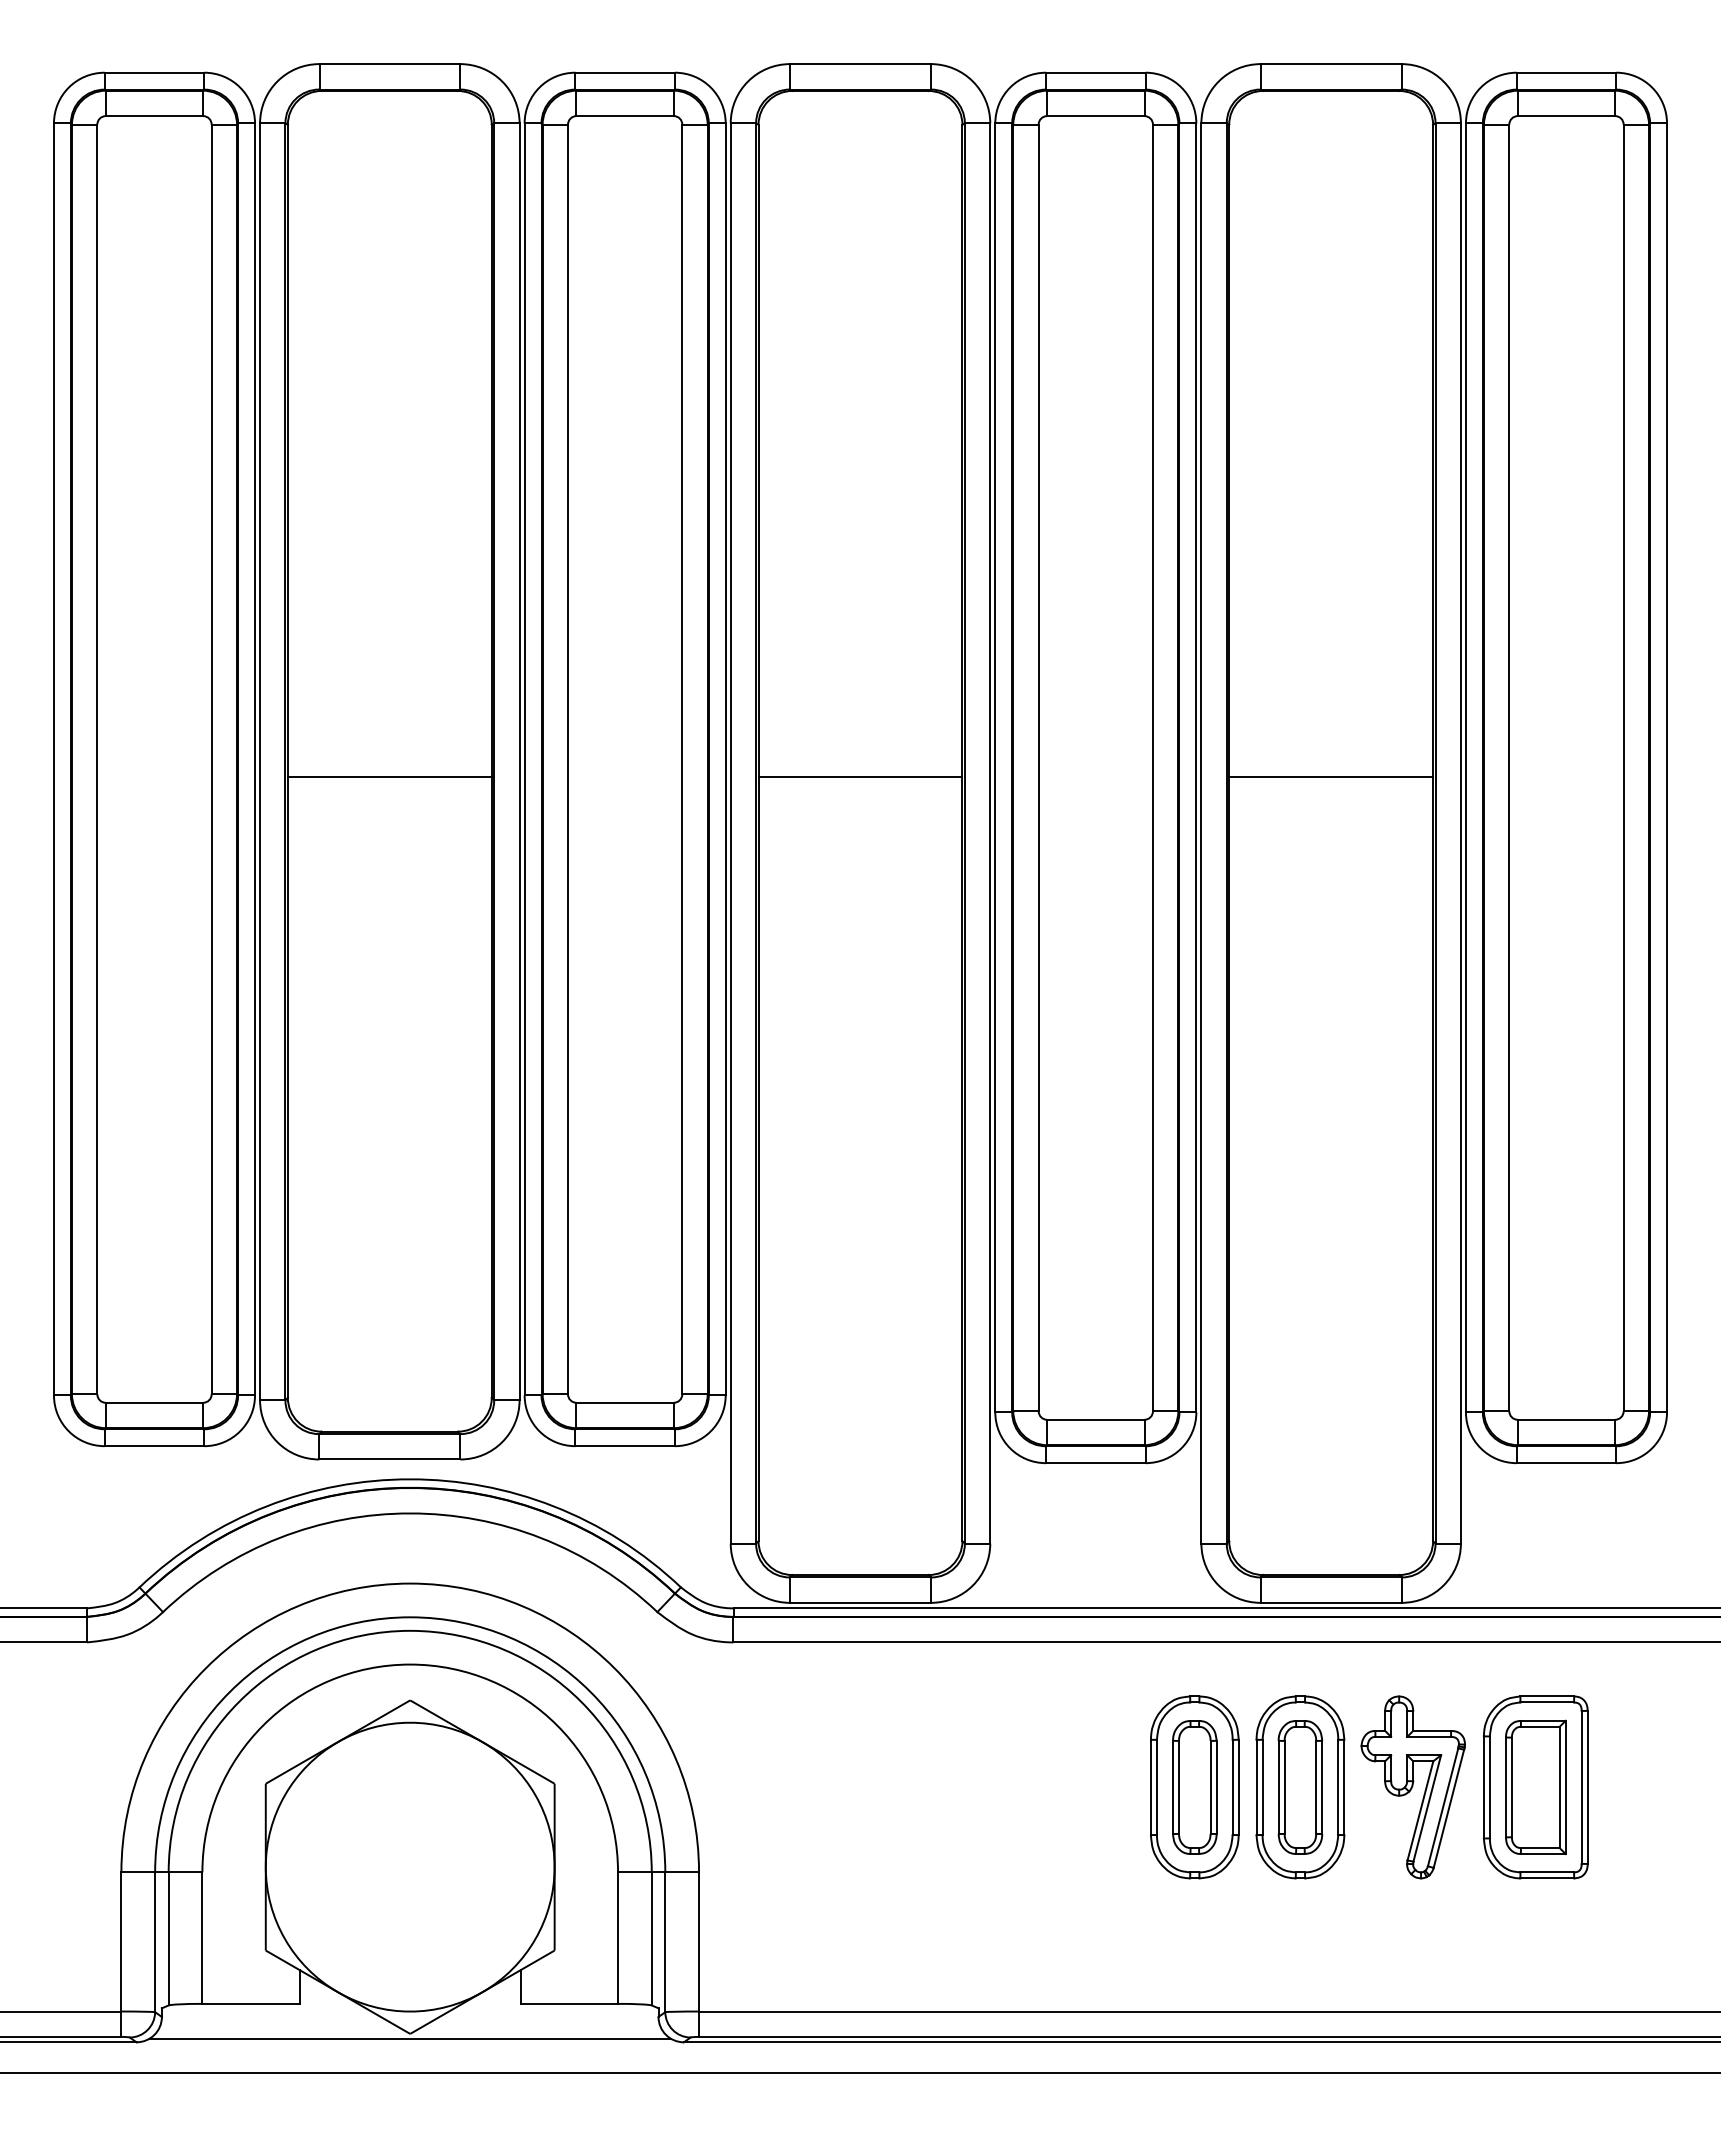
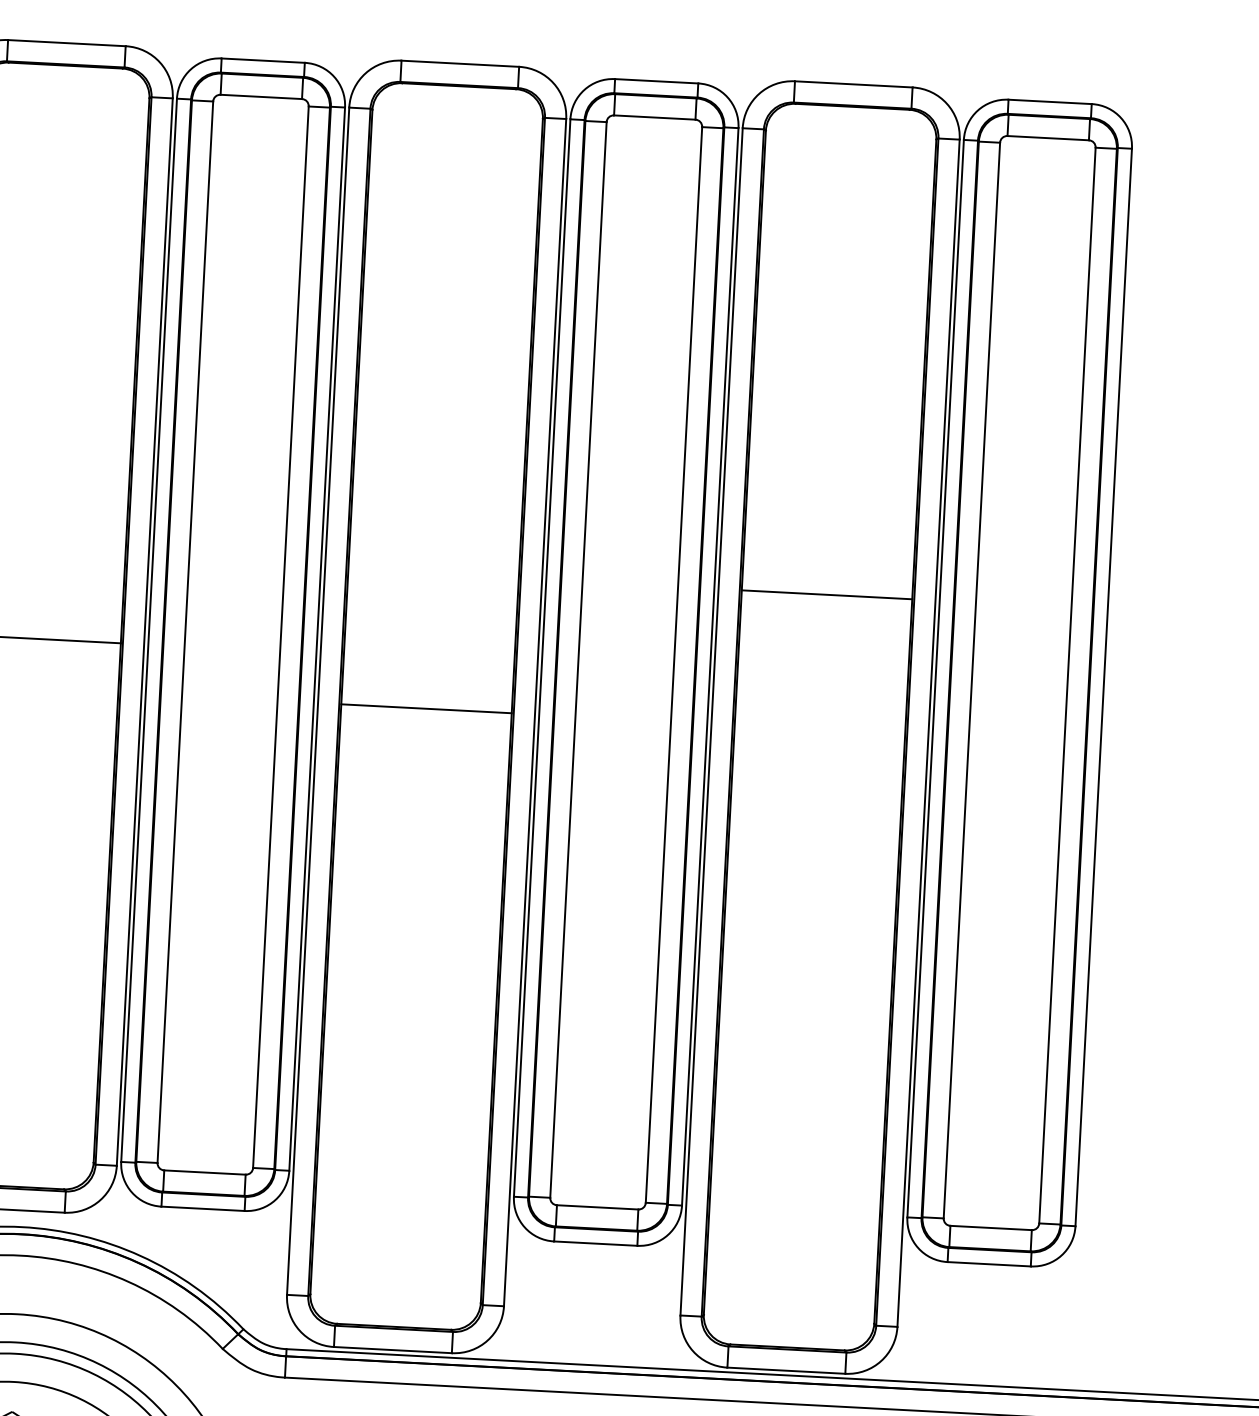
line: (860, 776) -> (426, 708), moved
line: (1331, 776) -> (827, 594), moved

